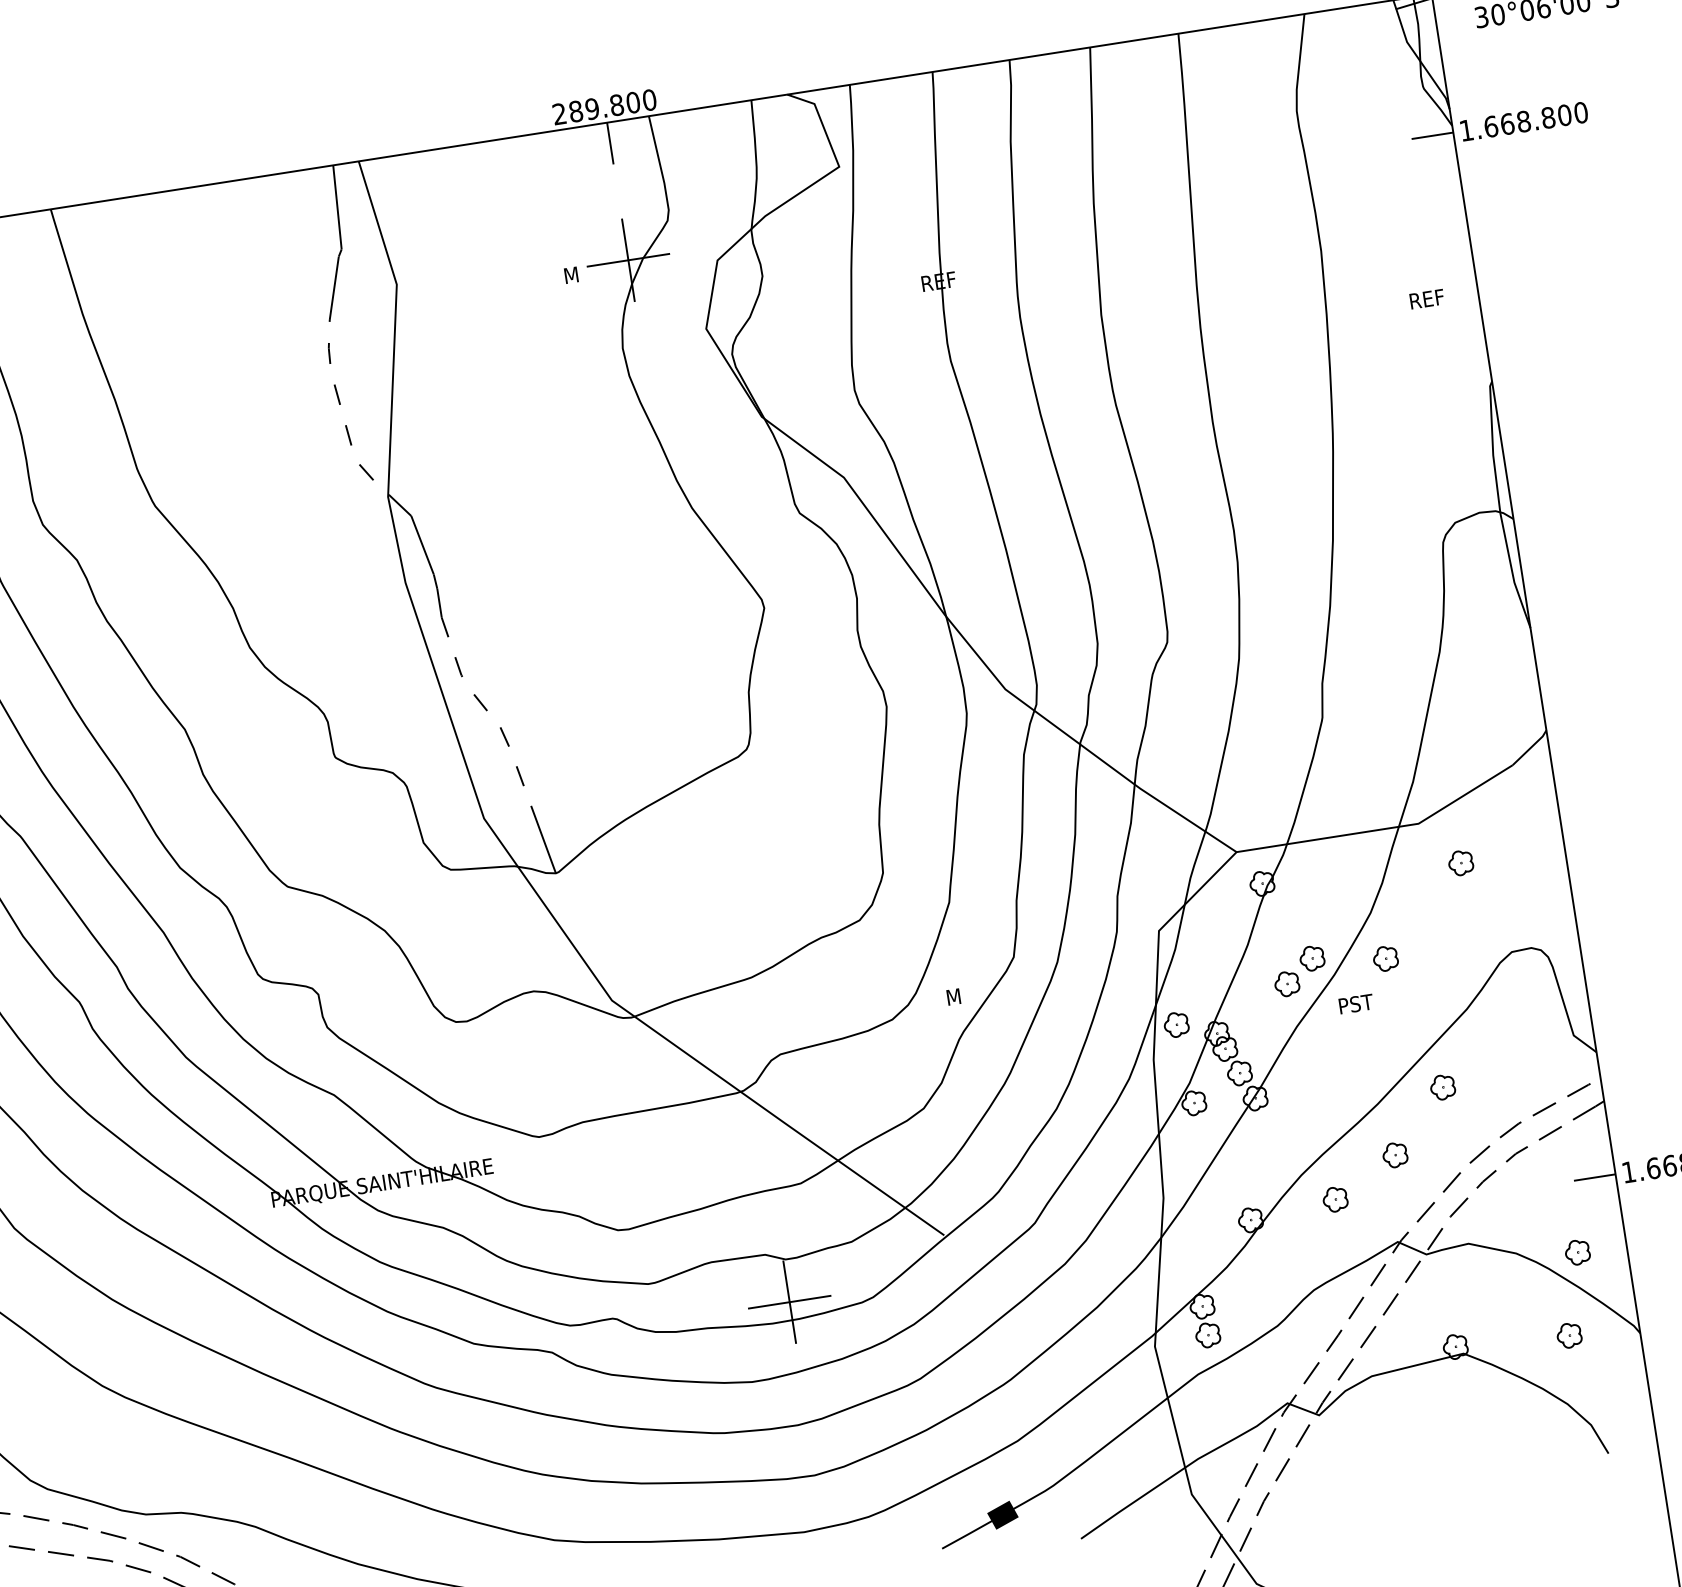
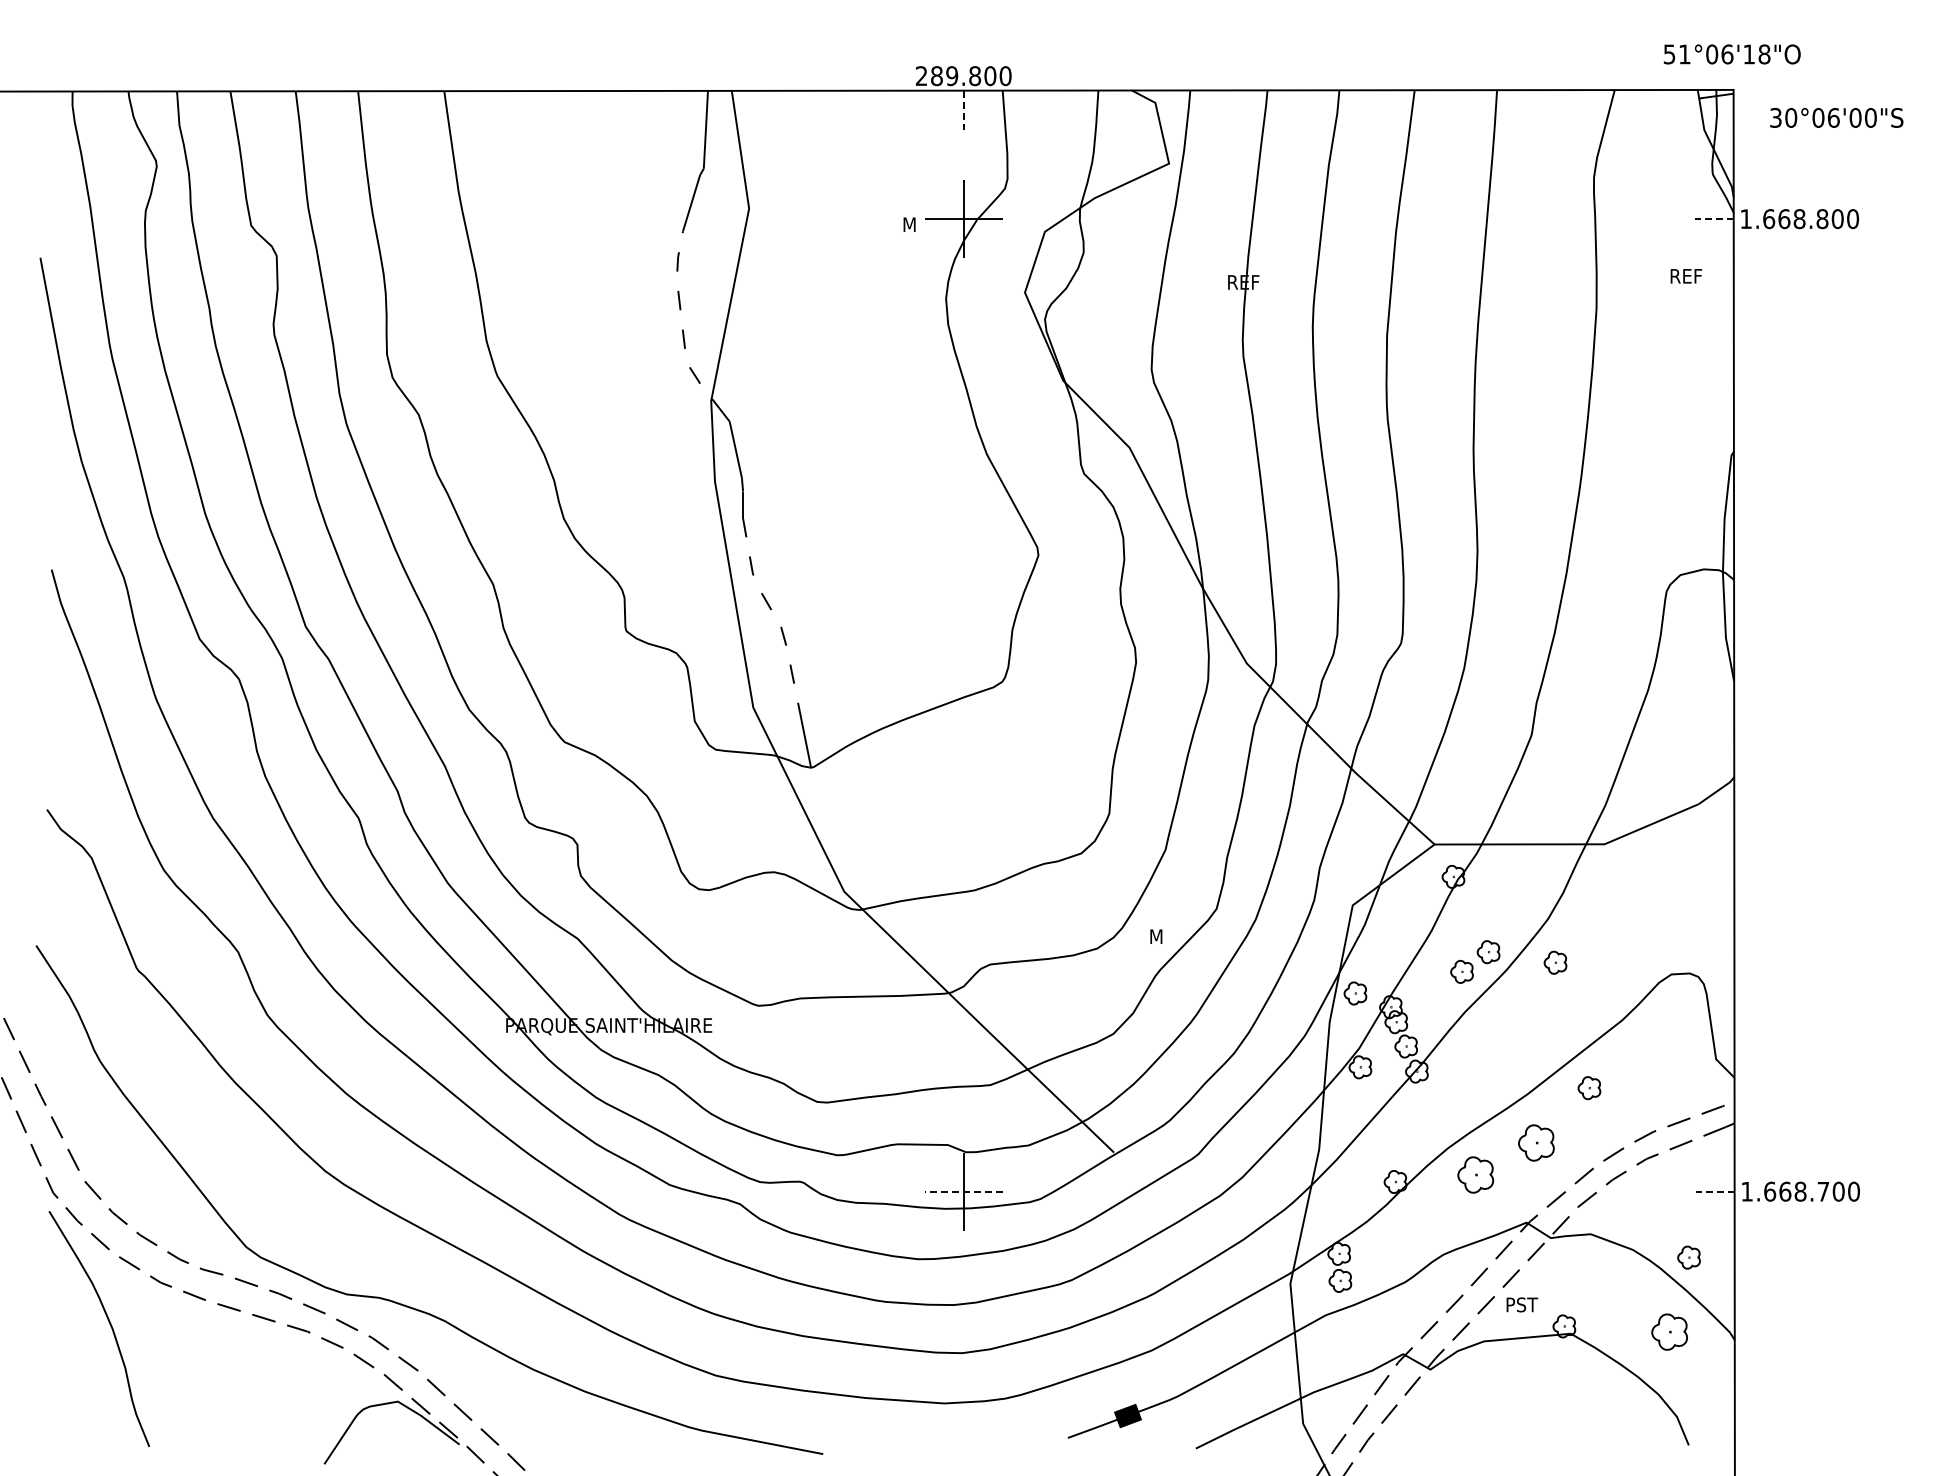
line: (1431, 136) -> (1713, 219), solid -> dashed
line: (610, 143) -> (963, 110), solid -> dashed
text: (1427, 299) -> (1686, 276), moved
part: (1460, 863) -> (1637, 886), removed
text: (1356, 1003) -> (1522, 1304), moved
part: (1395, 1155) -> (1536, 1143), size x1.6
line: (1593, 1177) -> (1714, 1191), solid -> dashed
part: (1335, 1199) -> (1475, 1175), size x1.6
line: (789, 1301) -> (963, 1191), solid -> dashed
part: (1569, 1335) -> (1669, 1332), size x1.6

